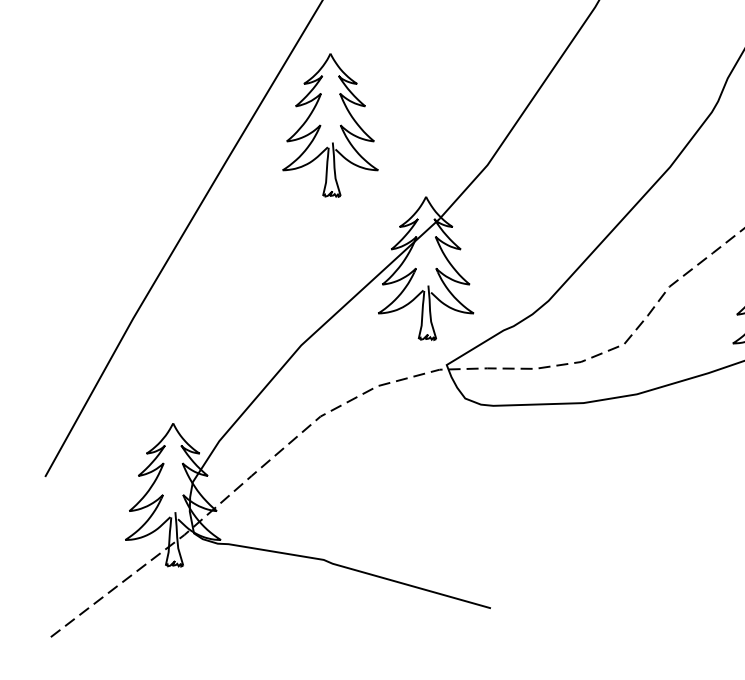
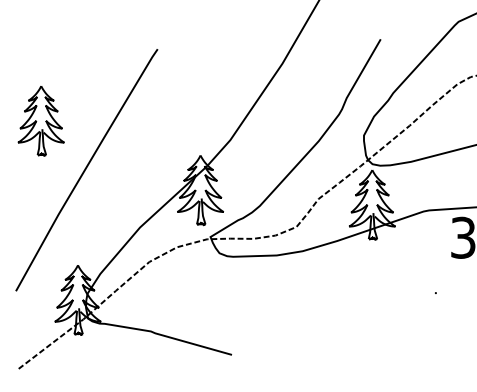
part: (328, 126) -> (40, 121), moved

